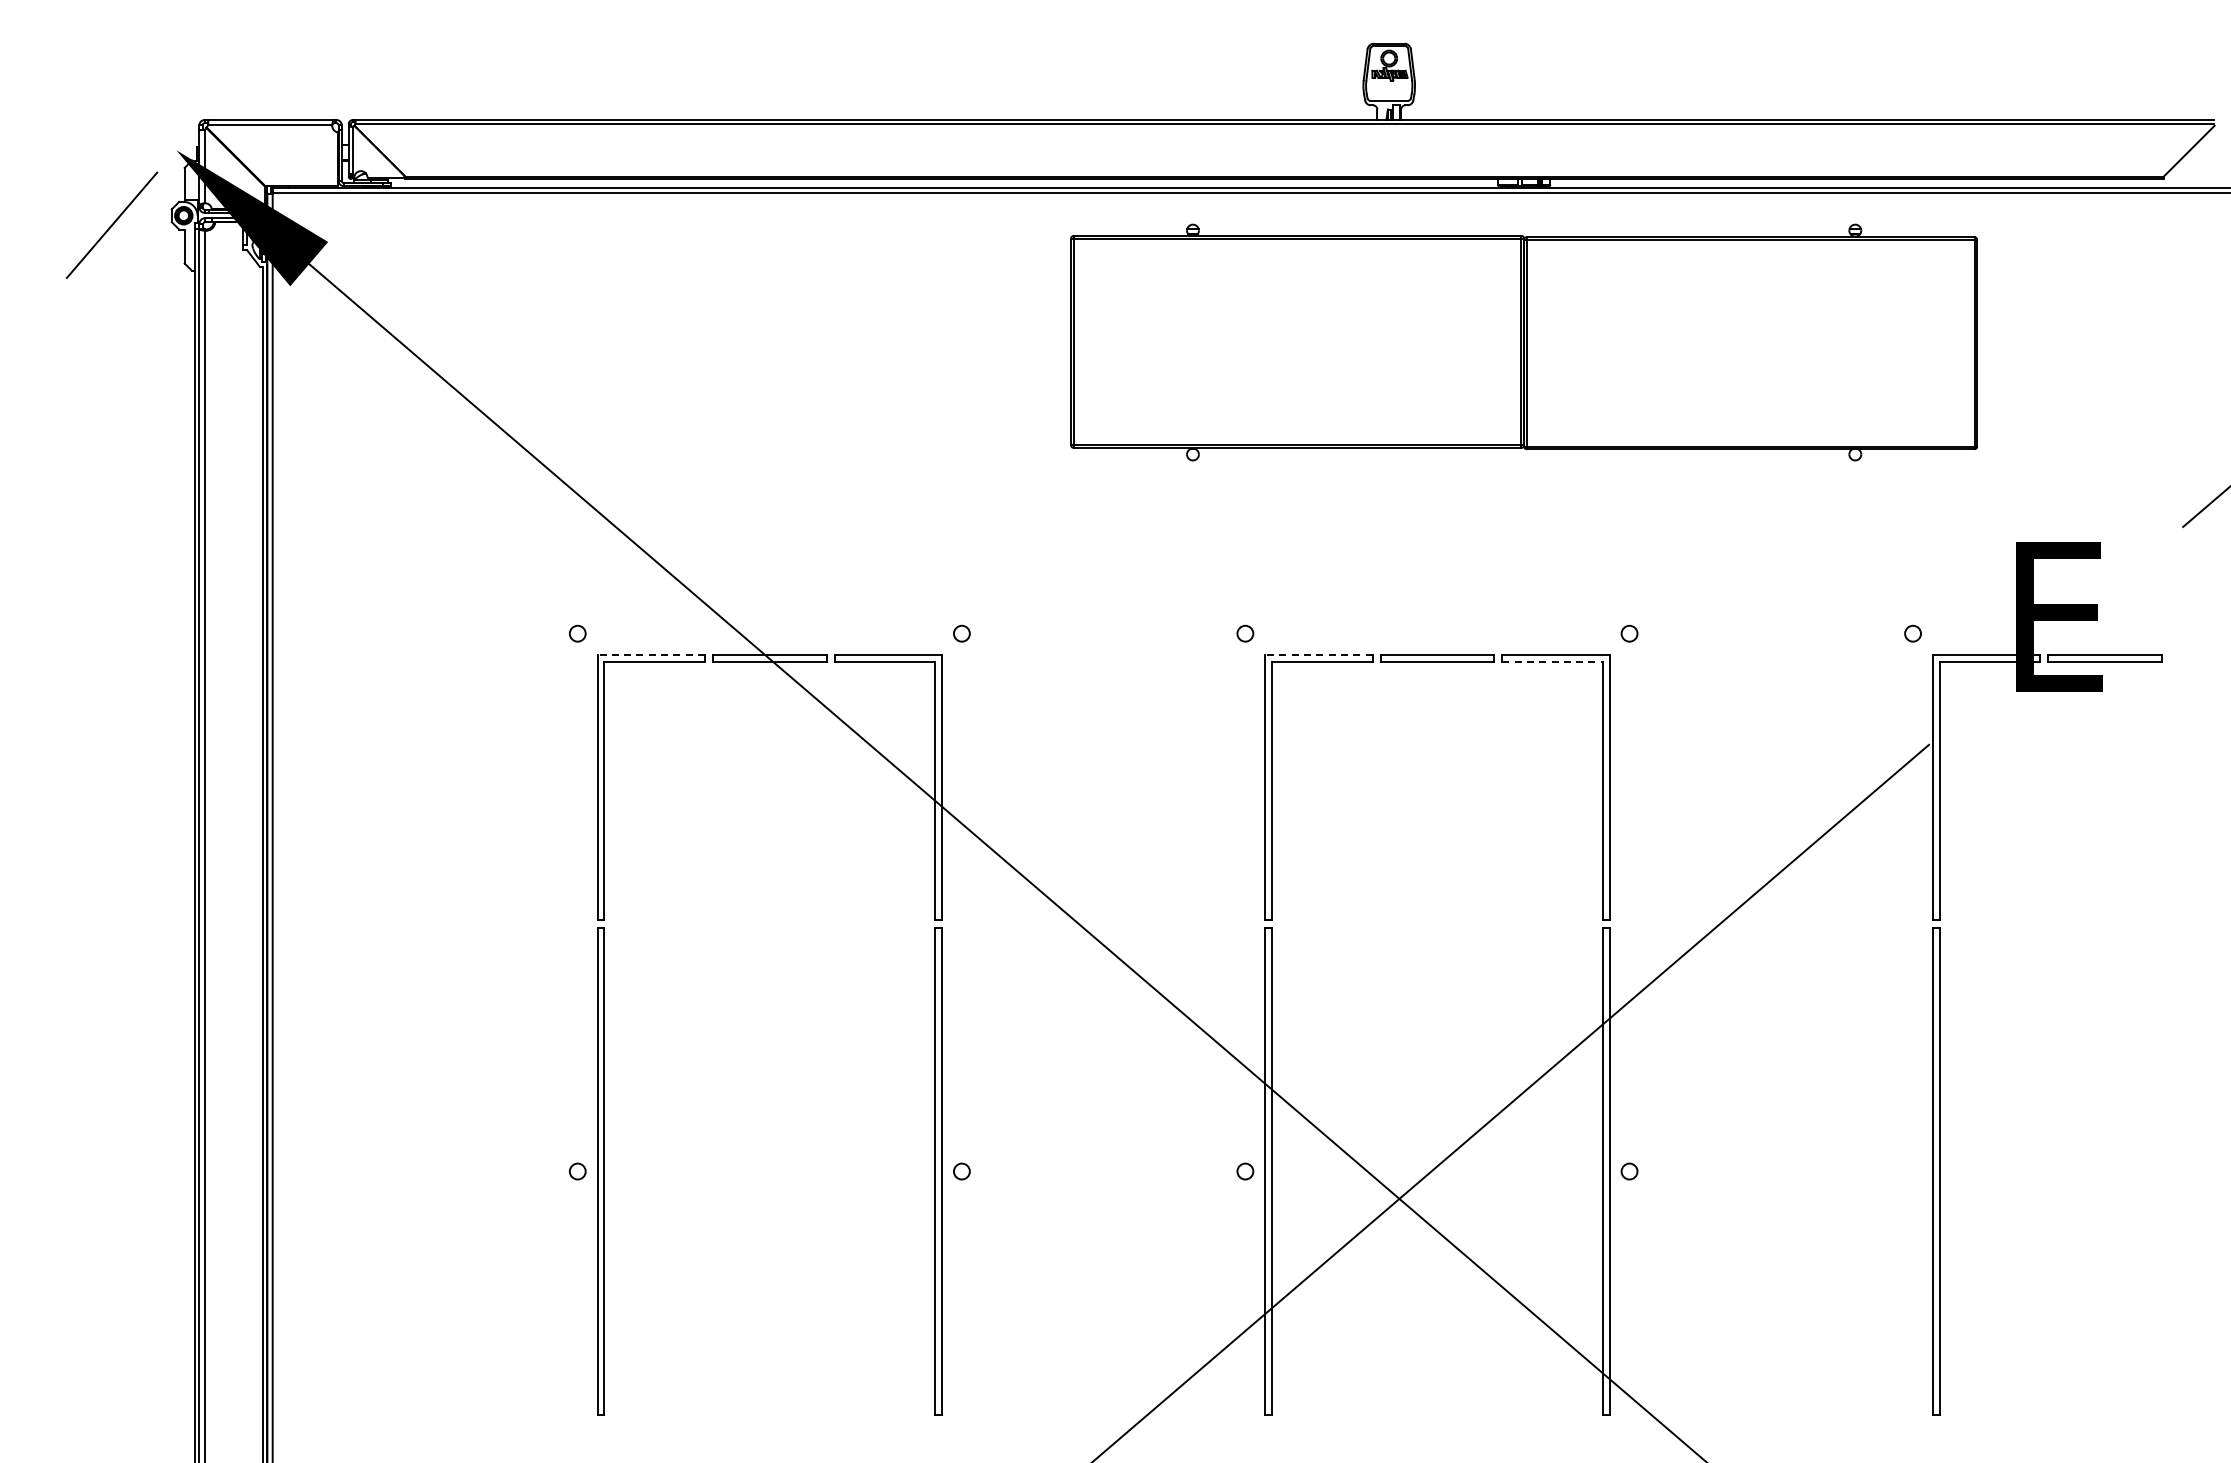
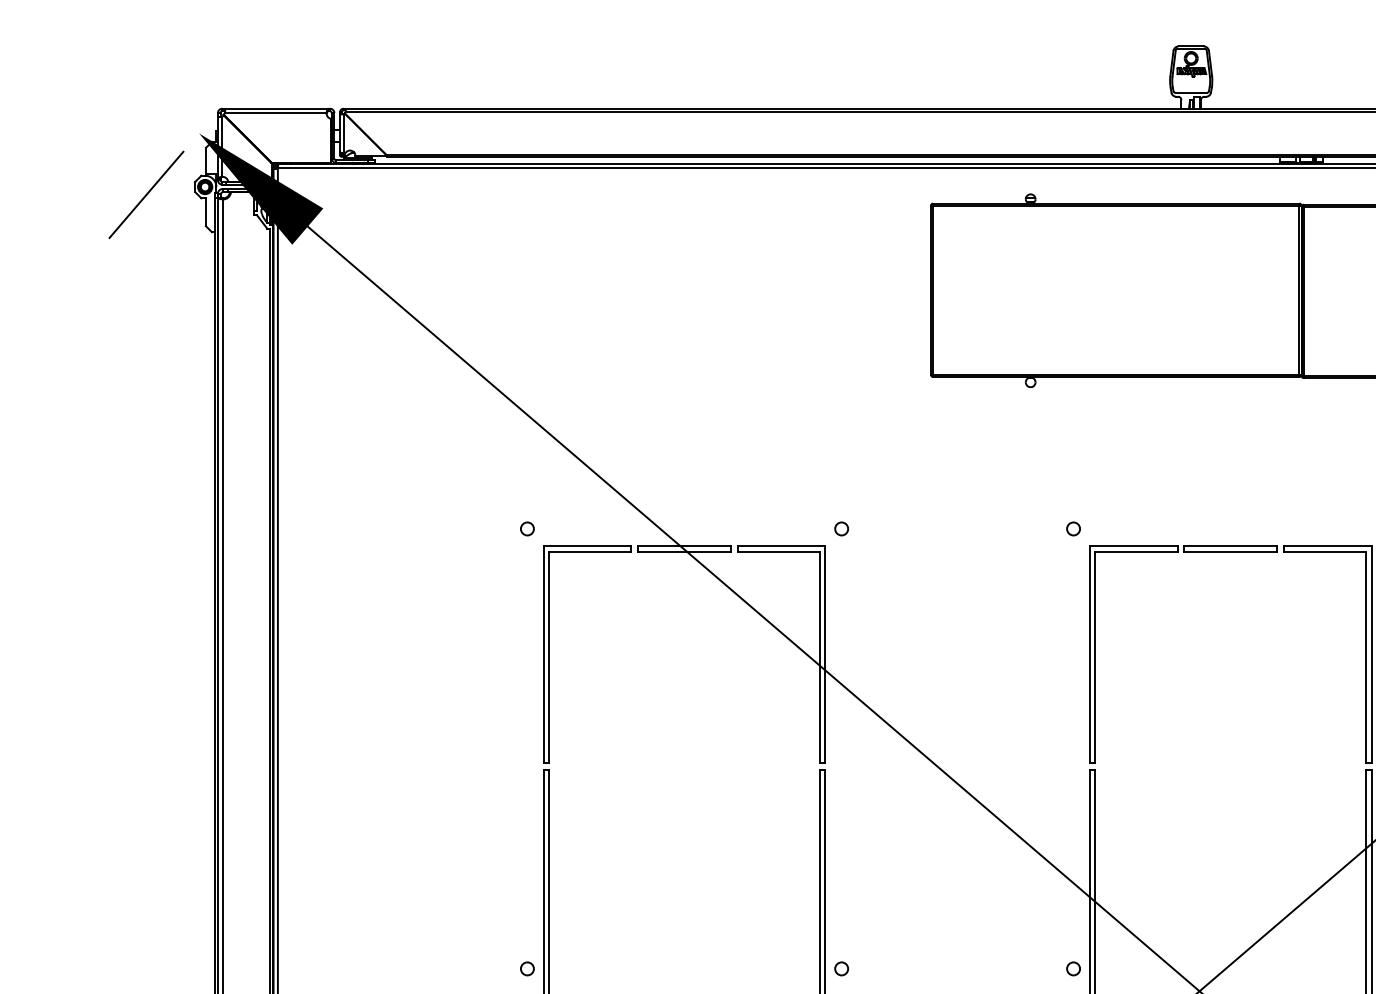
line: (651, 654) -> (587, 545), dashed -> solid
line: (1318, 654) -> (1133, 545), dashed -> solid
line: (1553, 661) -> (1325, 551), dashed -> solid

